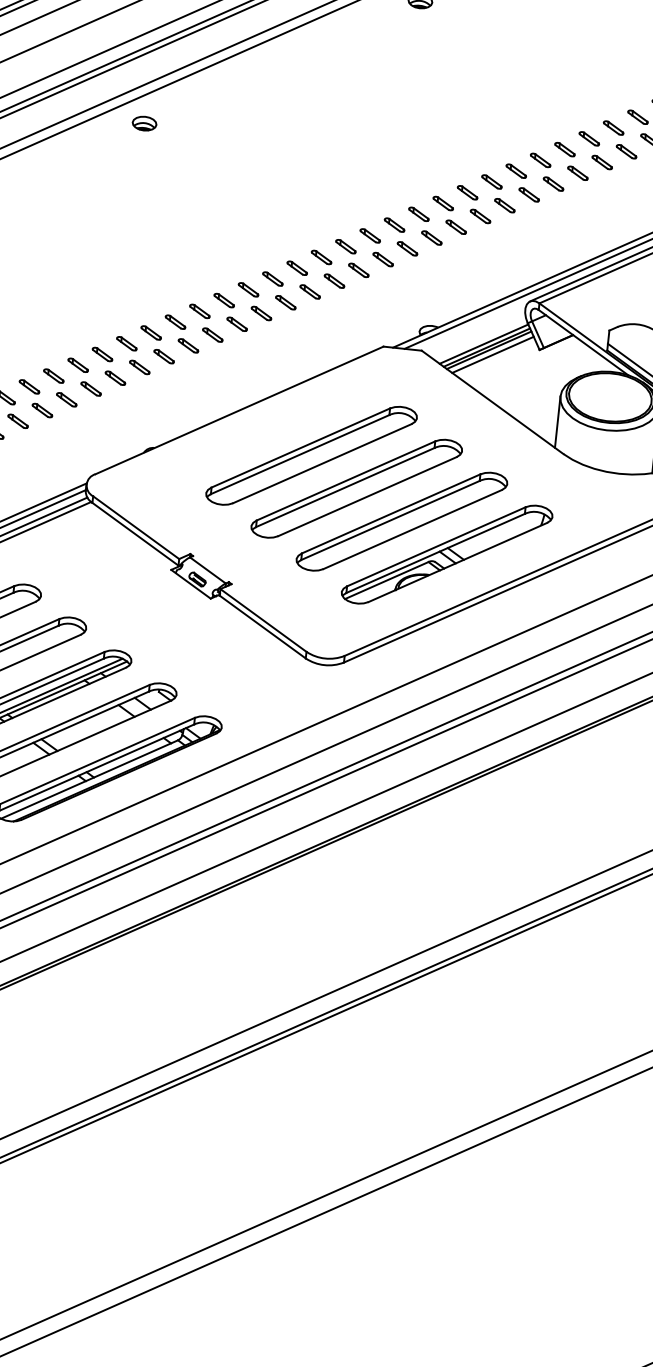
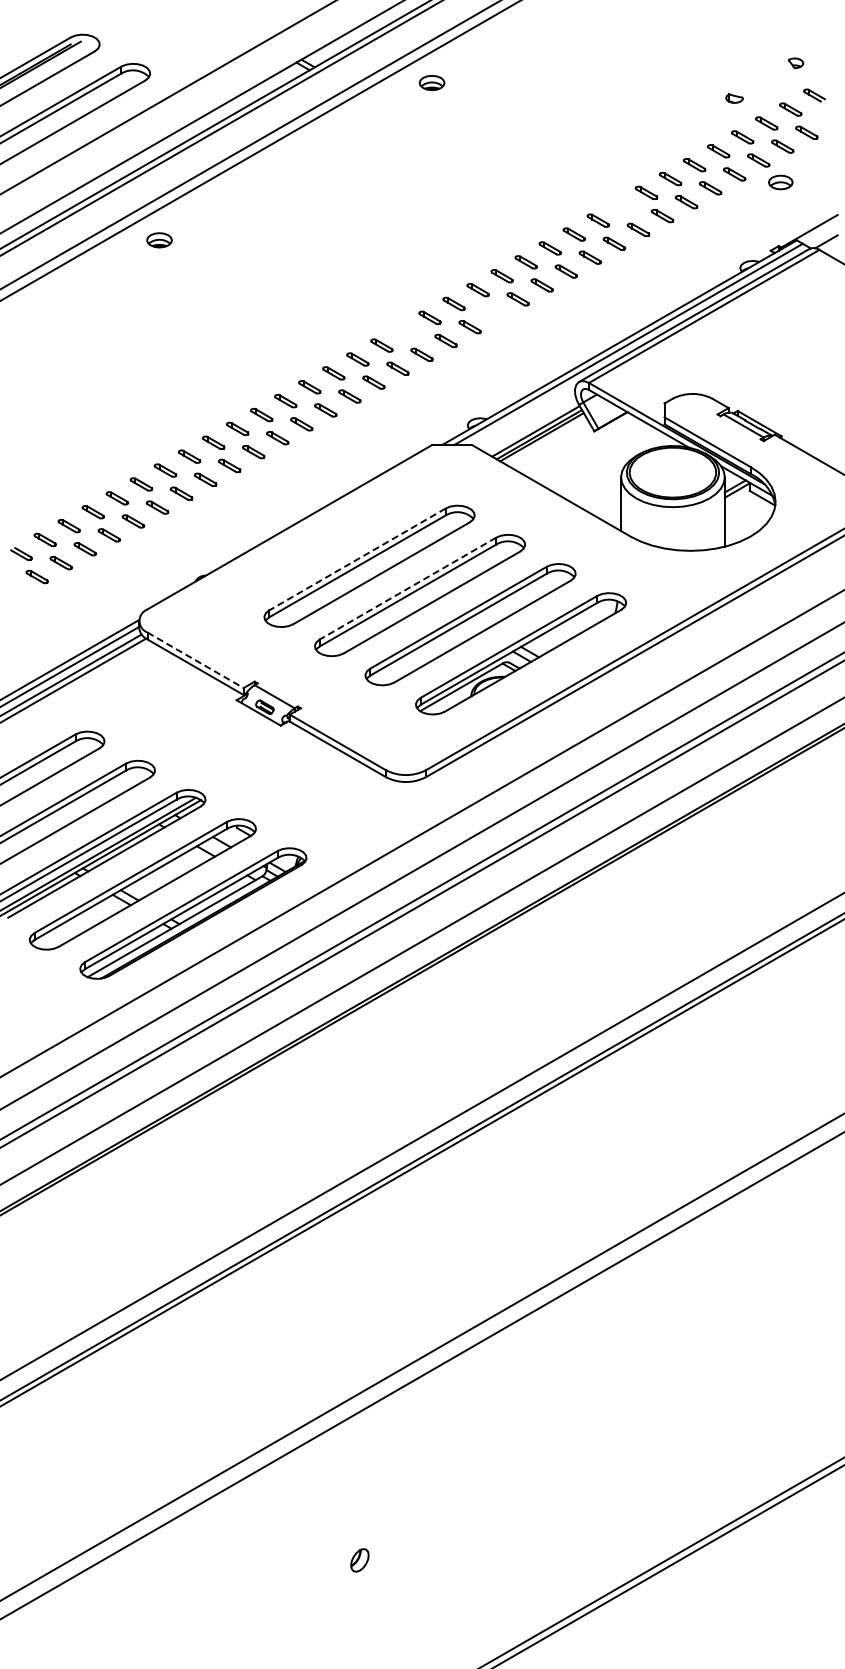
part: (589, 138) -> (622, 206), removed
part: (455, 227) -> (493, 313), removed
part: (369, 235) -> (405, 331), removed
line: (492, 354) -> (546, 441), removed
line: (300, 448) -> (357, 559), solid -> dashed
line: (346, 480) -> (408, 588), solid -> dashed
line: (136, 527) -> (195, 660), solid -> dashed

